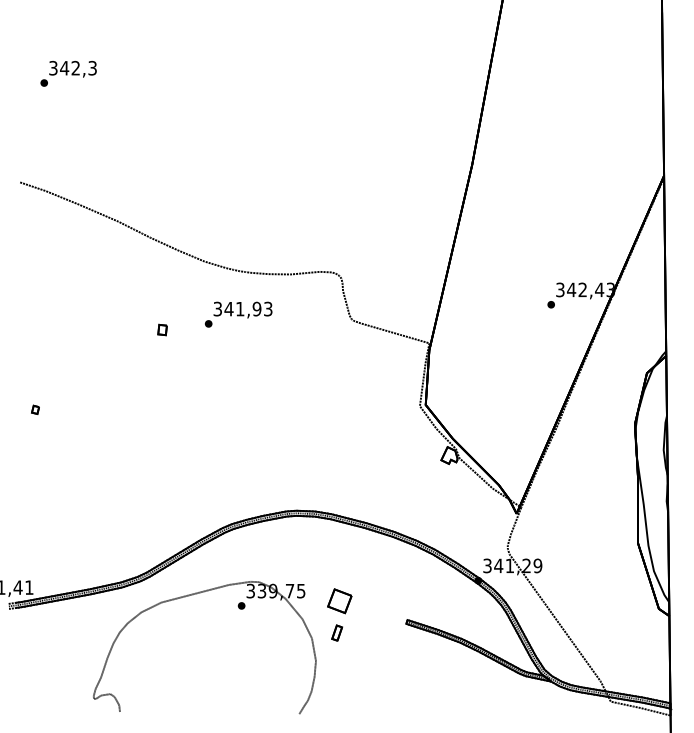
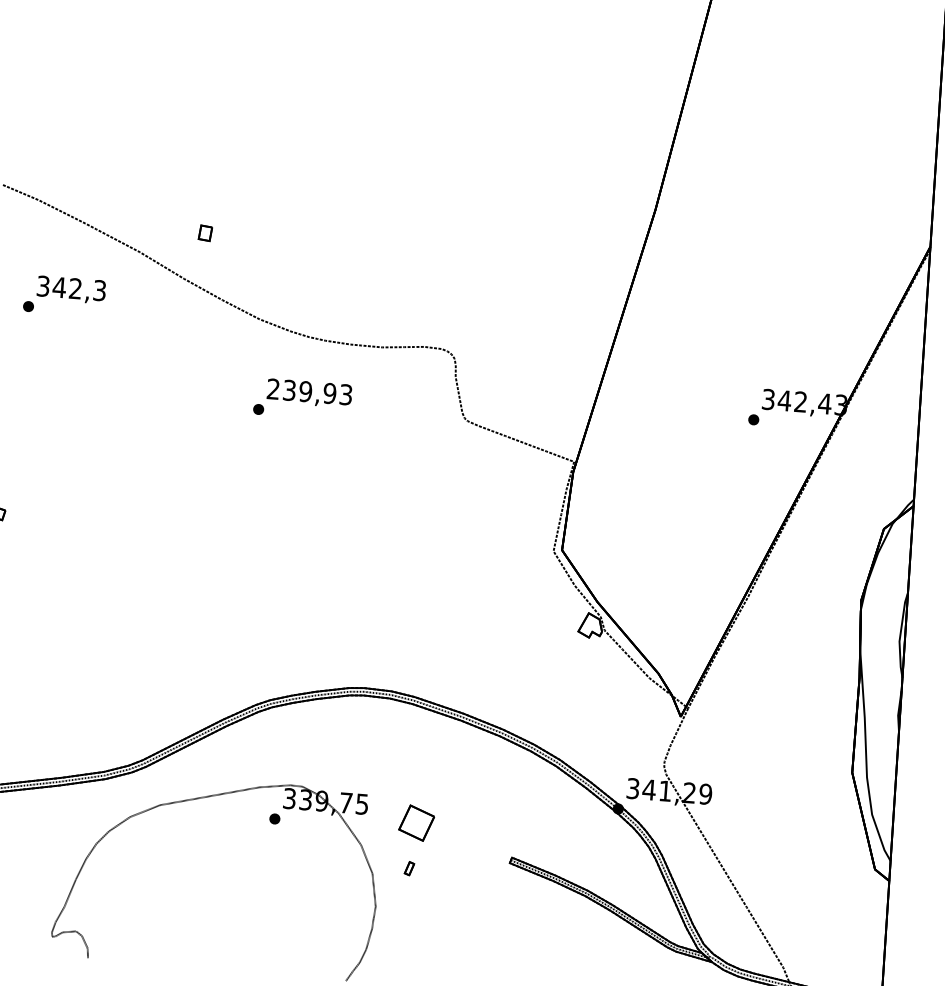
text: (68, 73) -> (64, 295), moved
text: (228, 308) -> (288, 389), 341,93 -> 239,93
part: (162, 329) -> (205, 232), moved
part: (337, 632) -> (409, 867), size x0.6

